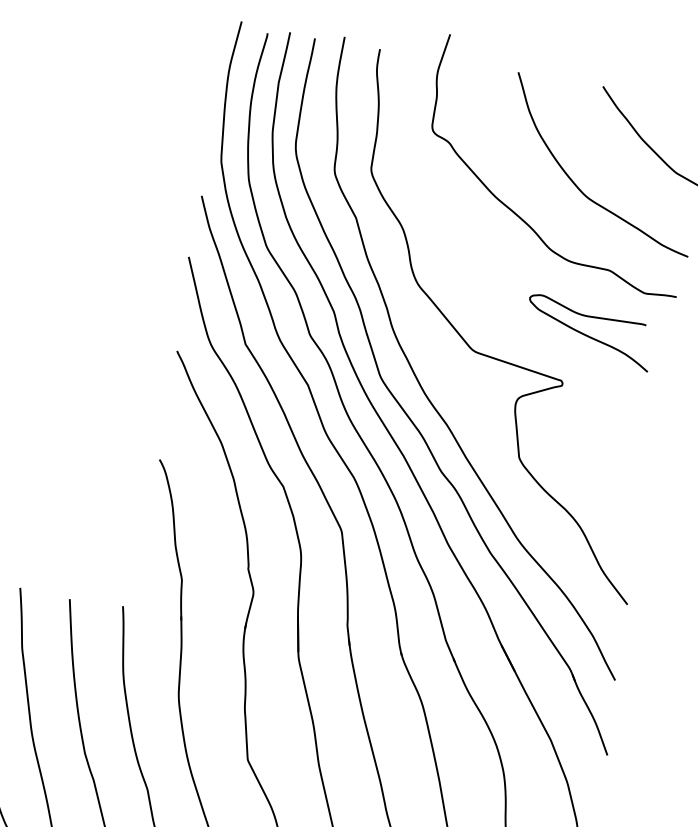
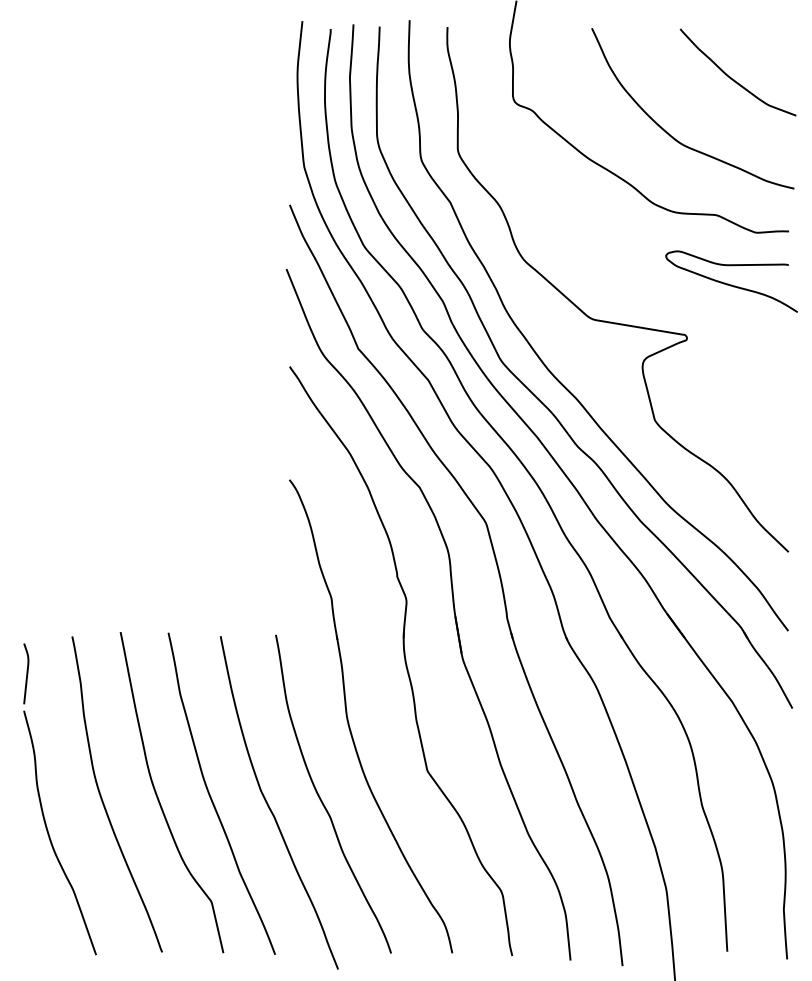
curve: (588, 335) -> (731, 284), moved

